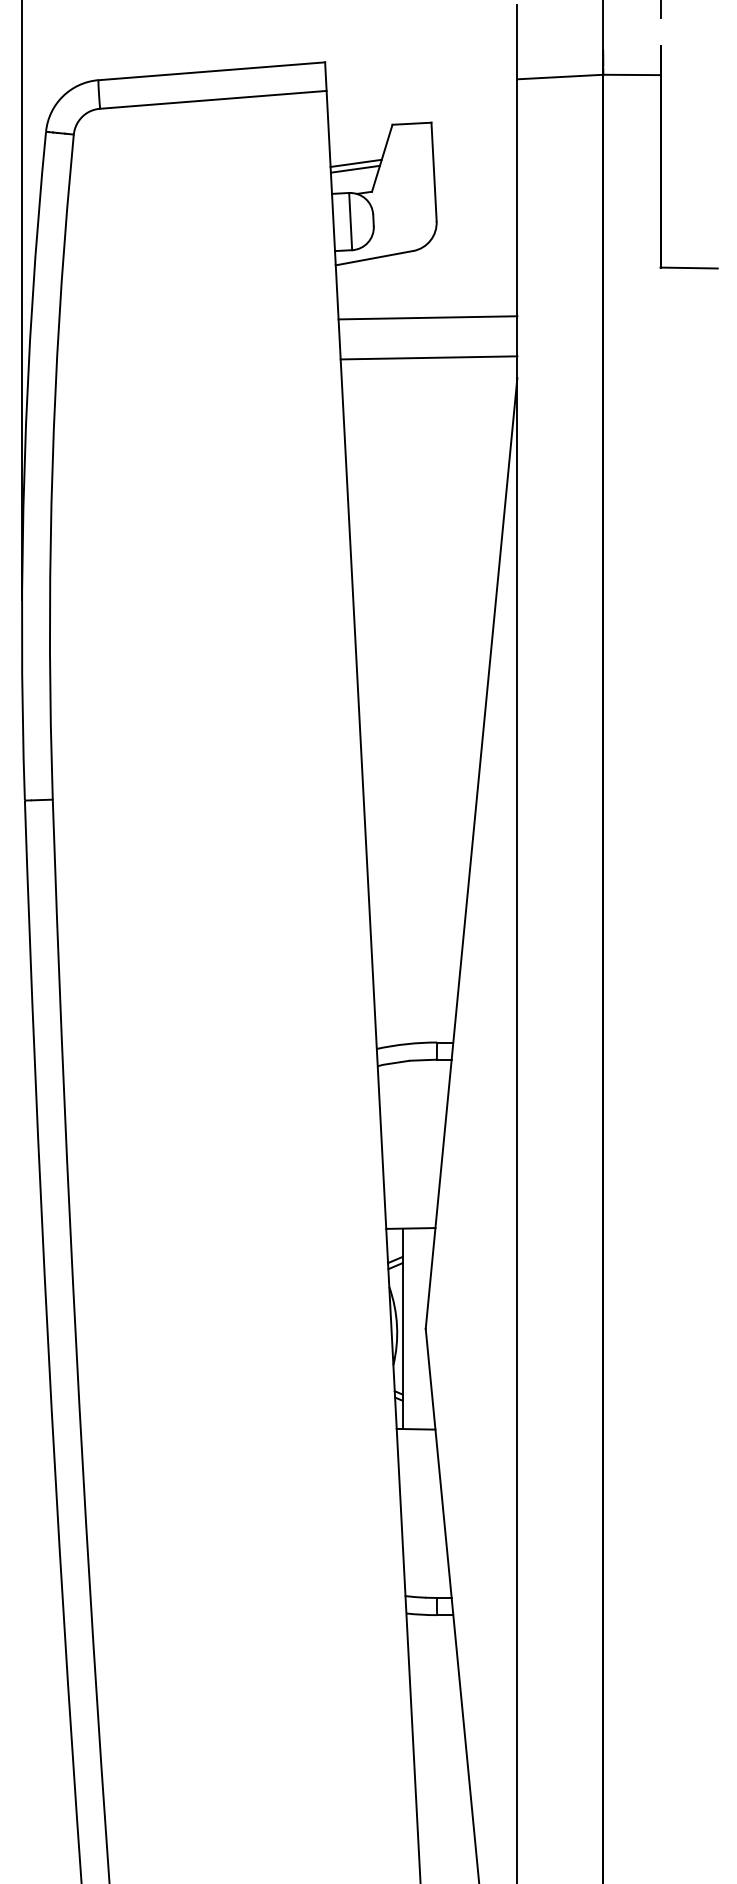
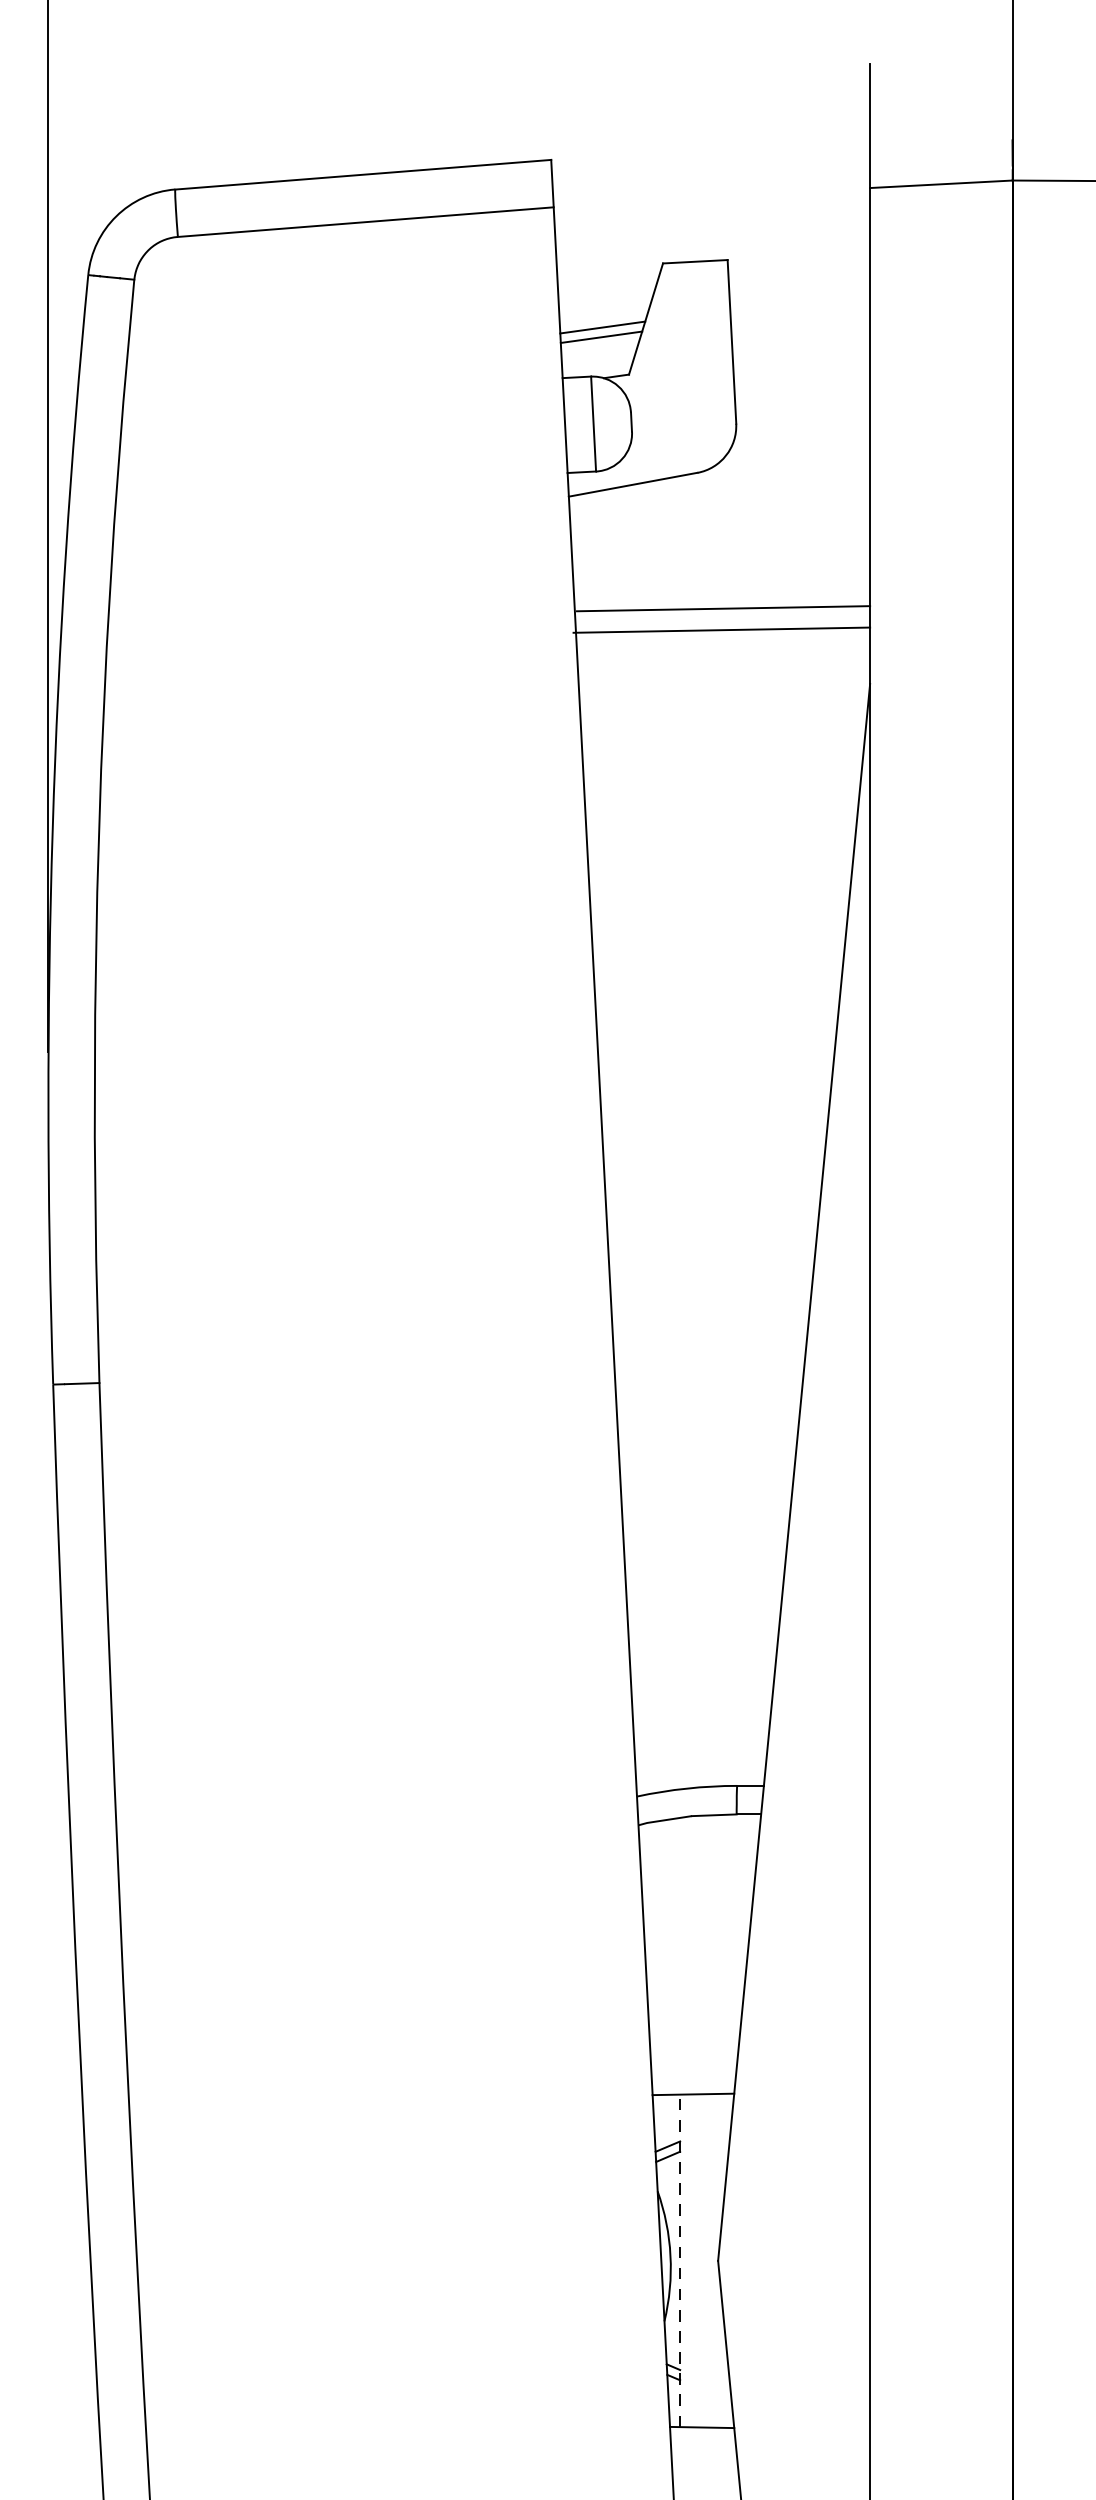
line: (427, 317) -> (721, 629), moved
line: (428, 357) -> (722, 608), moved
line: (402, 1328) -> (679, 2260), solid -> dashed

